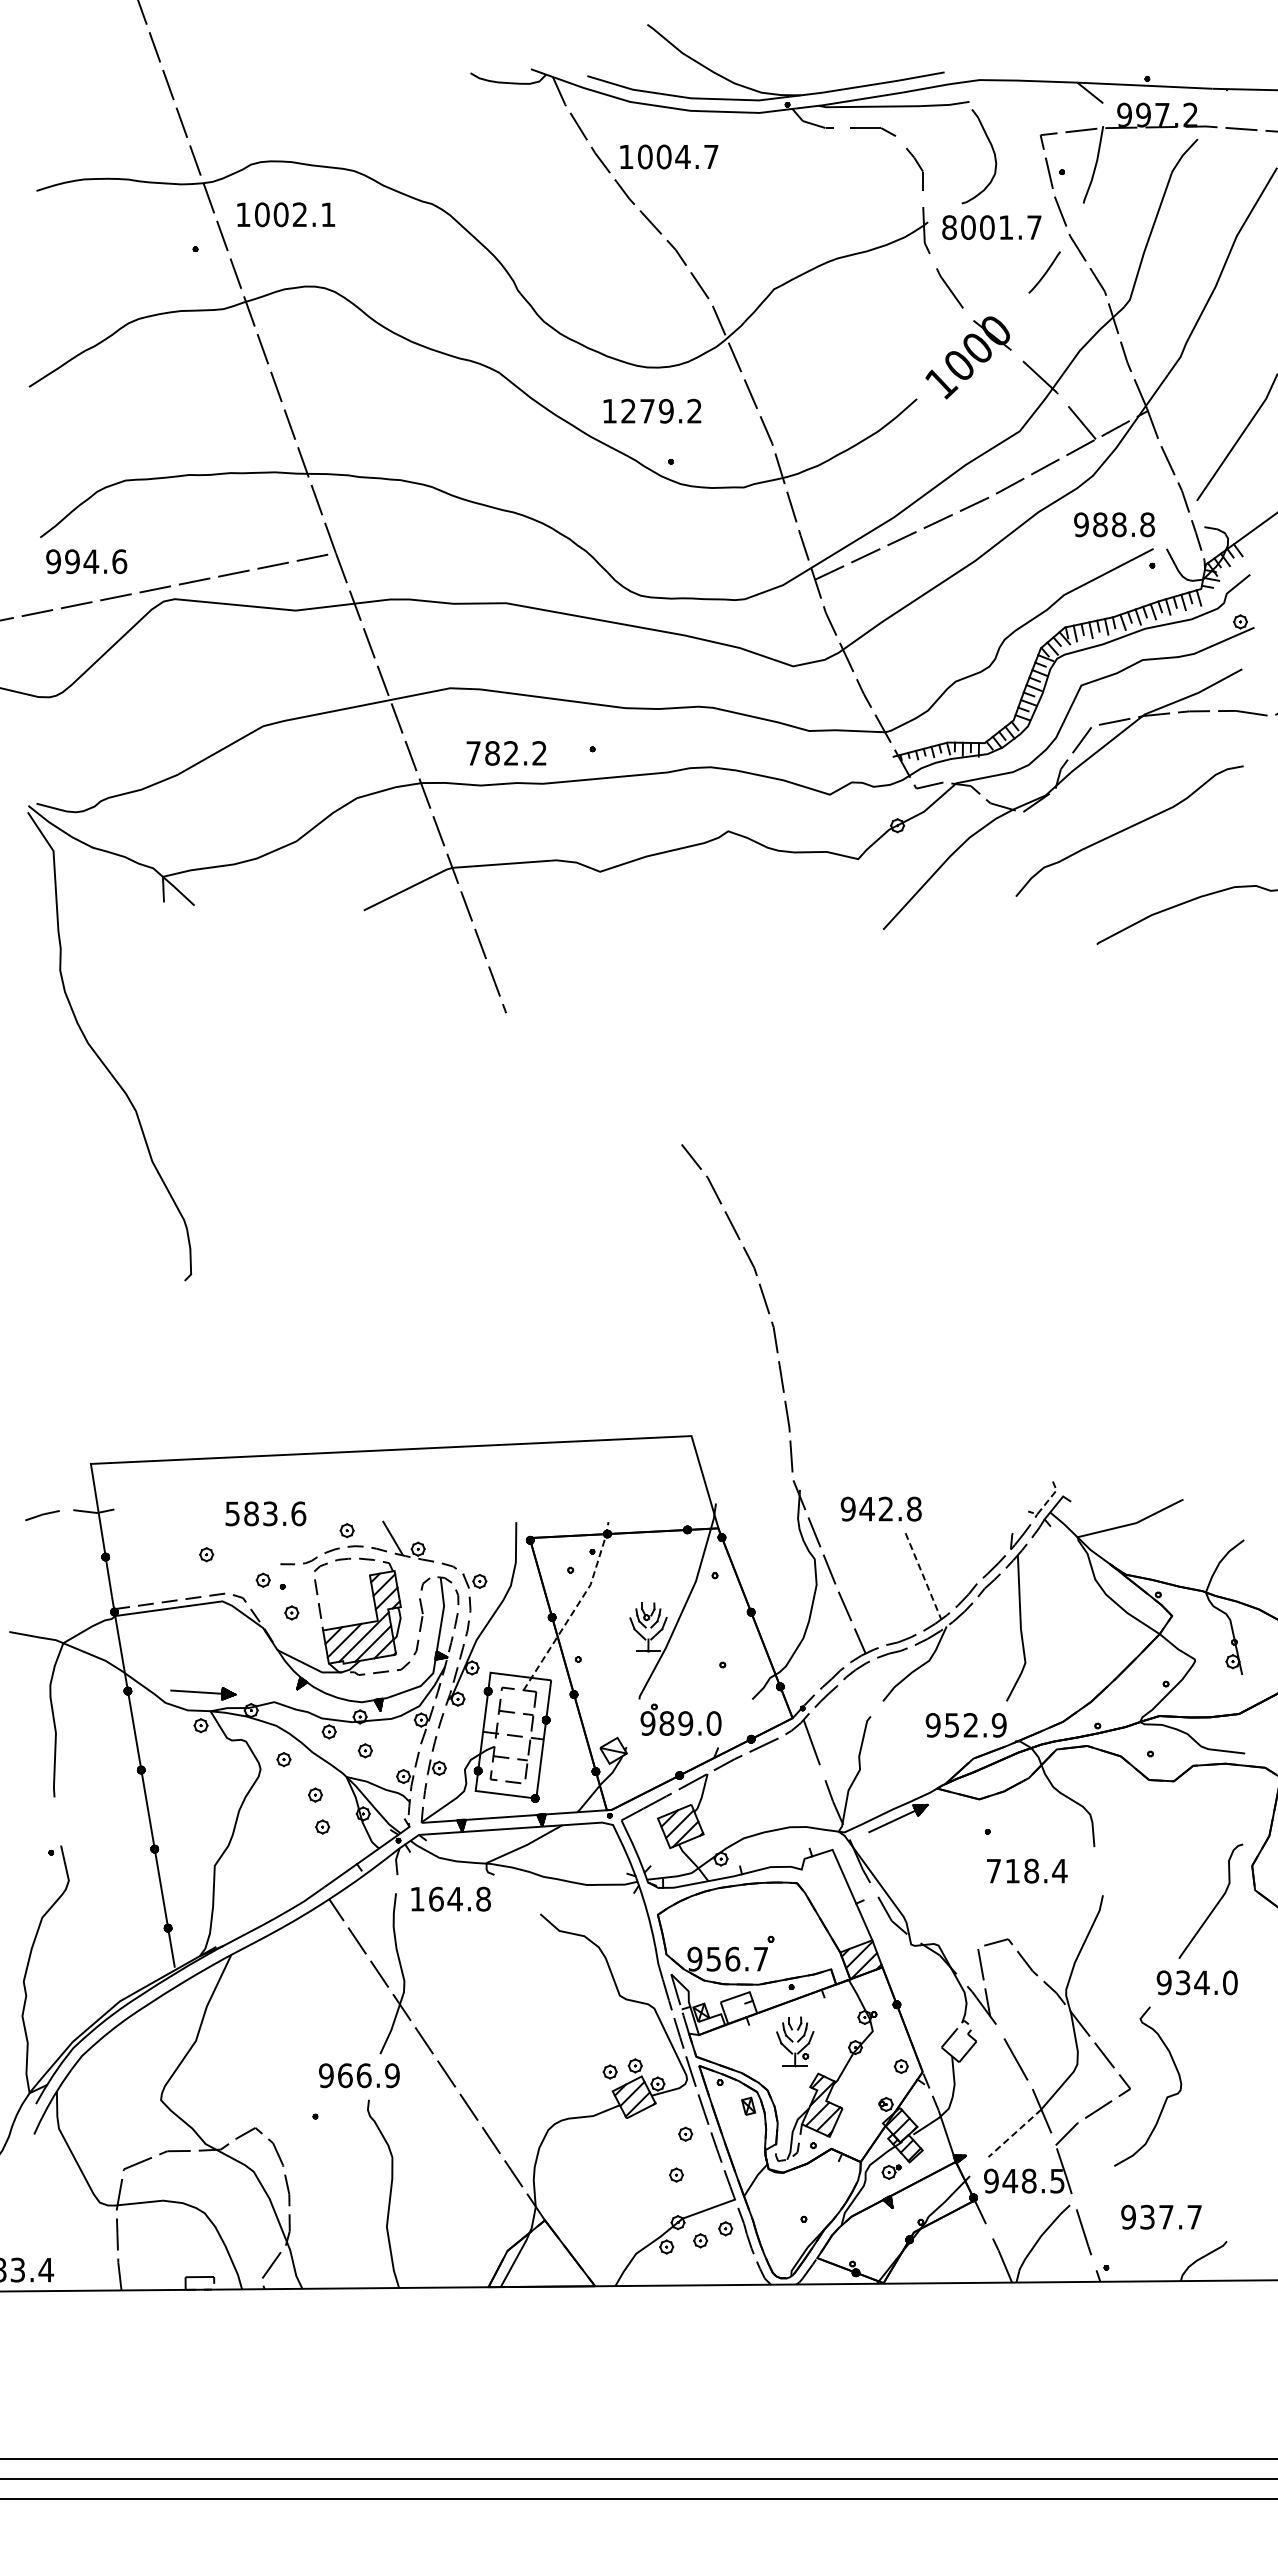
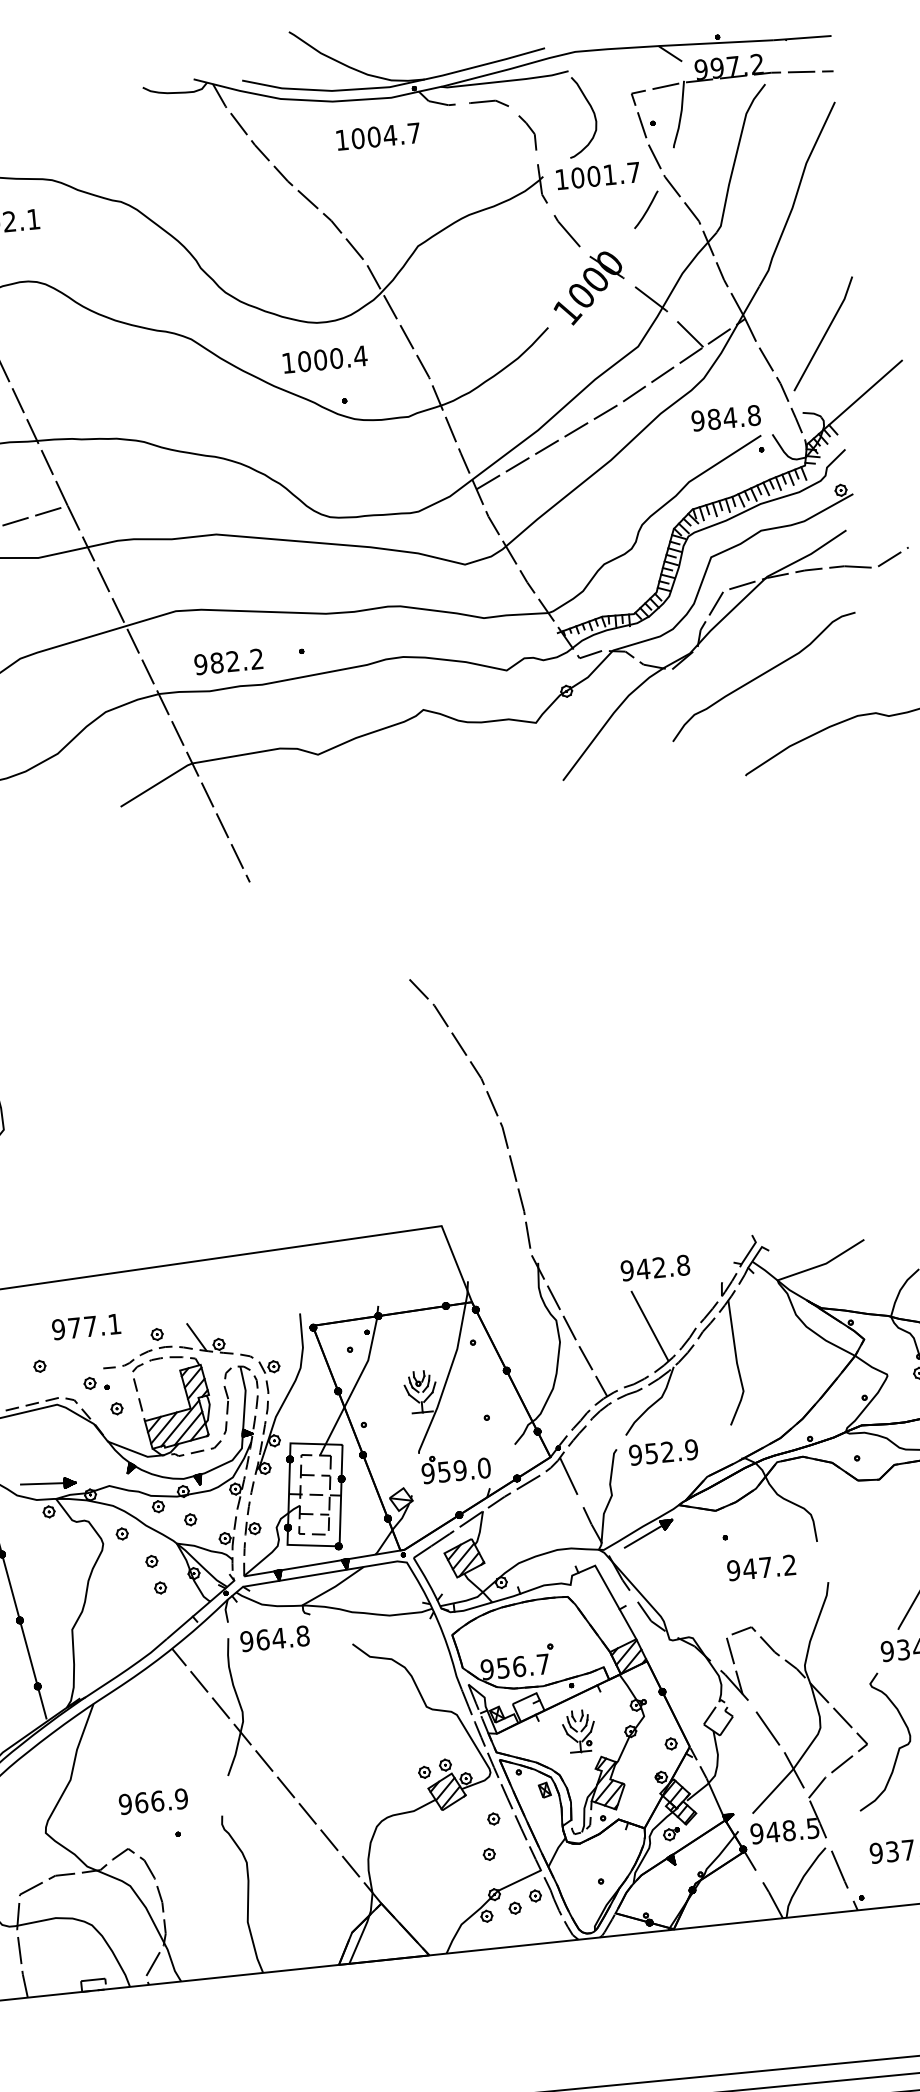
text: (669, 156) -> (378, 136), moved
text: (949, 227) -> (561, 179), 8001.7 -> 1001.7
text: (661, 410) -> (332, 358), 1279.2 -> 1000.4
text: (1119, 524) -> (730, 417), 988.8 -> 984.8
text: (473, 753) -> (200, 664), 782.2 -> 982.2
line: (1046, 1502) -> (748, 1253), dashed -> solid
text: (880, 1508) -> (654, 1267), moved
text: (265, 1513) -> (86, 1326), 583.6 -> 977.1
line: (923, 1576) -> (650, 1326), dashed -> solid
line: (575, 1609) -> (357, 1382), dashed -> solid
text: (666, 1723) -> (443, 1472), 989.0 -> 959.0
text: (965, 1725) -> (663, 1452), moved
text: (1026, 1870) -> (761, 1567), 718.4 -> 947.2
text: (417, 1898) -> (246, 1640), 164.8 -> 964.8
text: (359, 2075) -> (153, 1801), moved
line: (1014, 2133) -> (772, 1791), dashed -> solid

